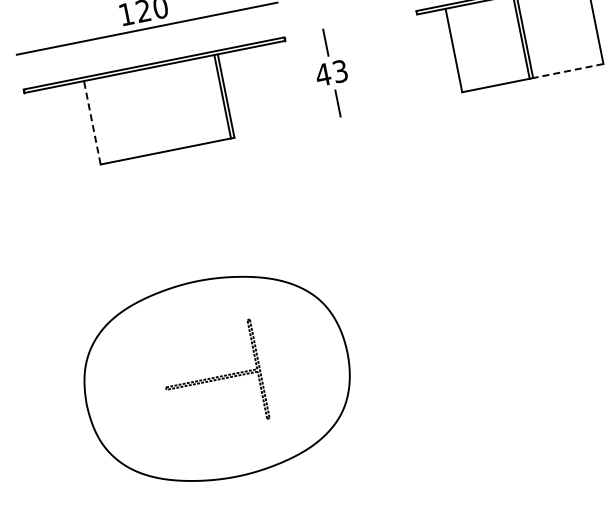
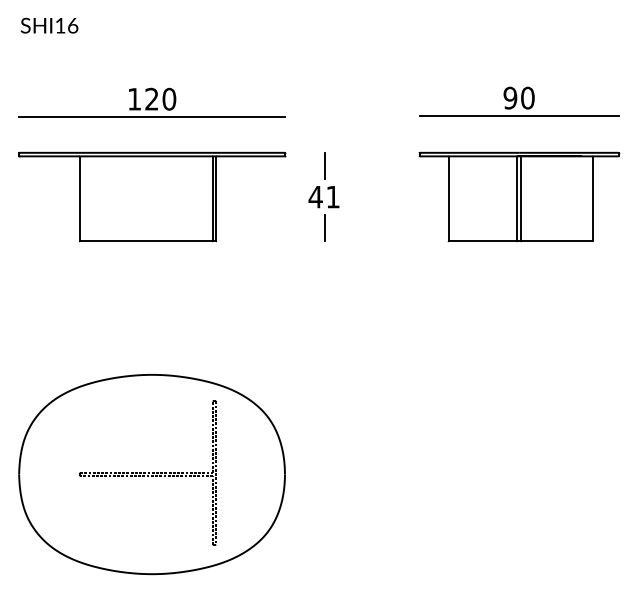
text: (339, 70) -> (332, 196), 43 -> 41
line: (568, 71) -> (556, 241), dashed -> solid
line: (91, 122) -> (79, 198), dashed -> solid
part: (212, 377) -> (147, 472), size x1.43

